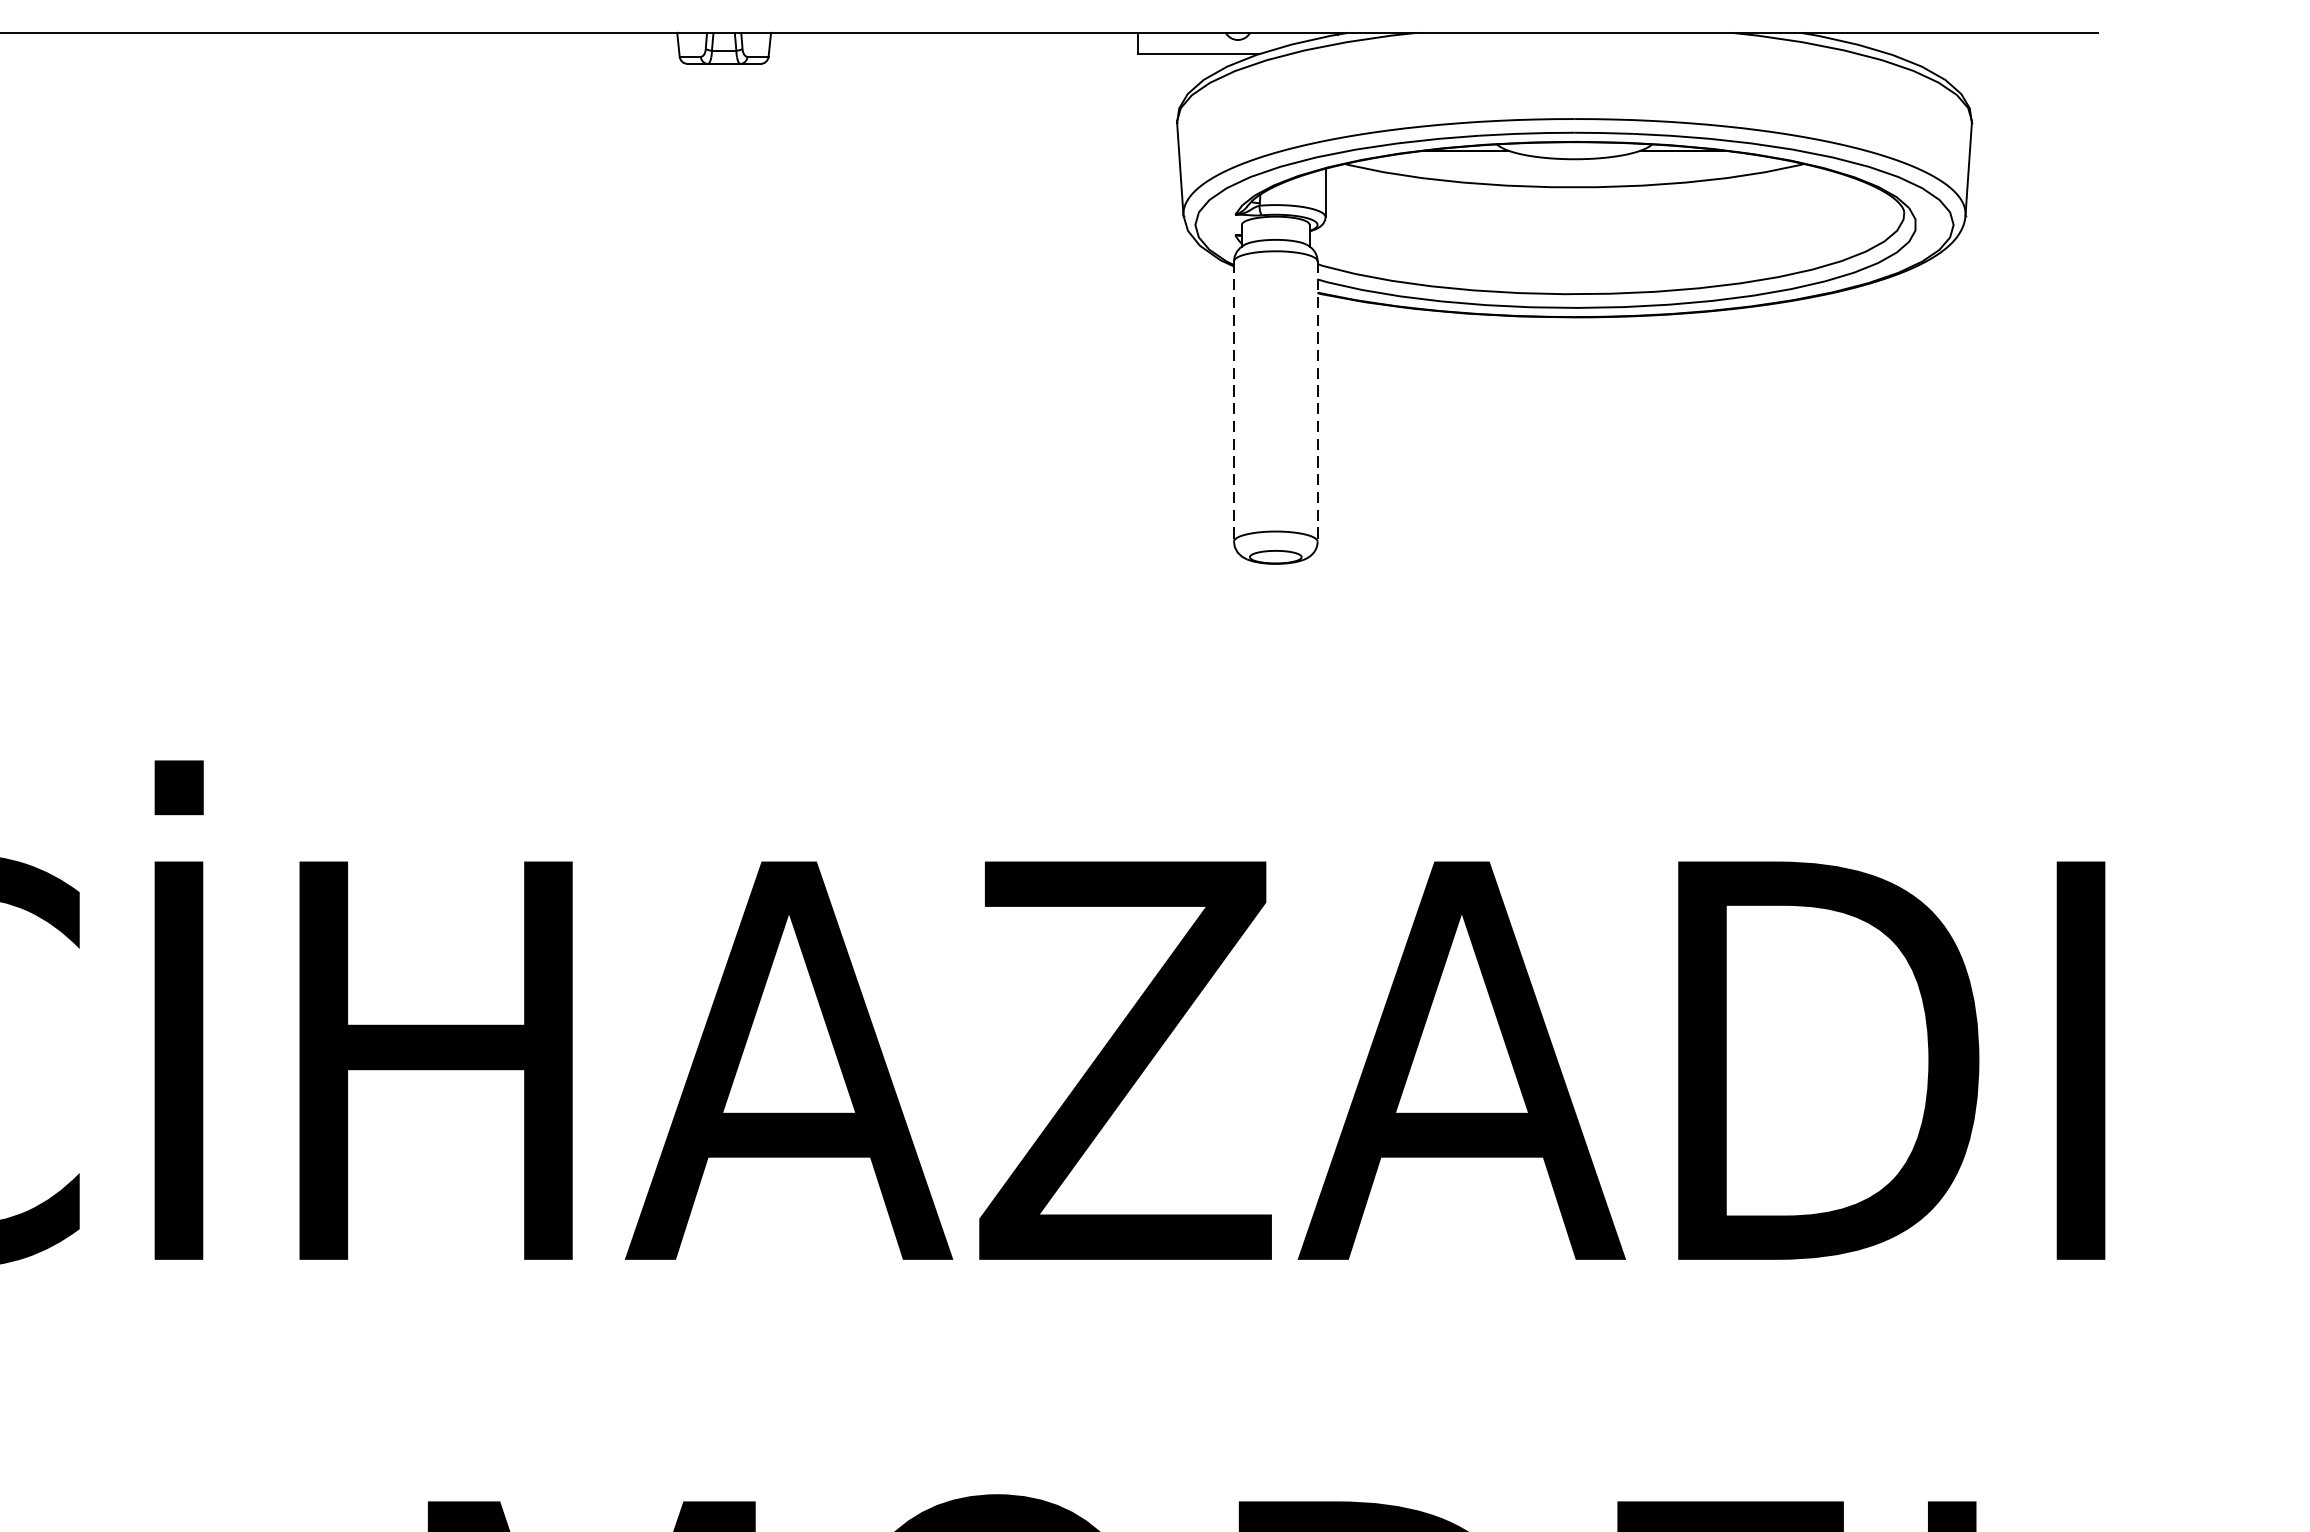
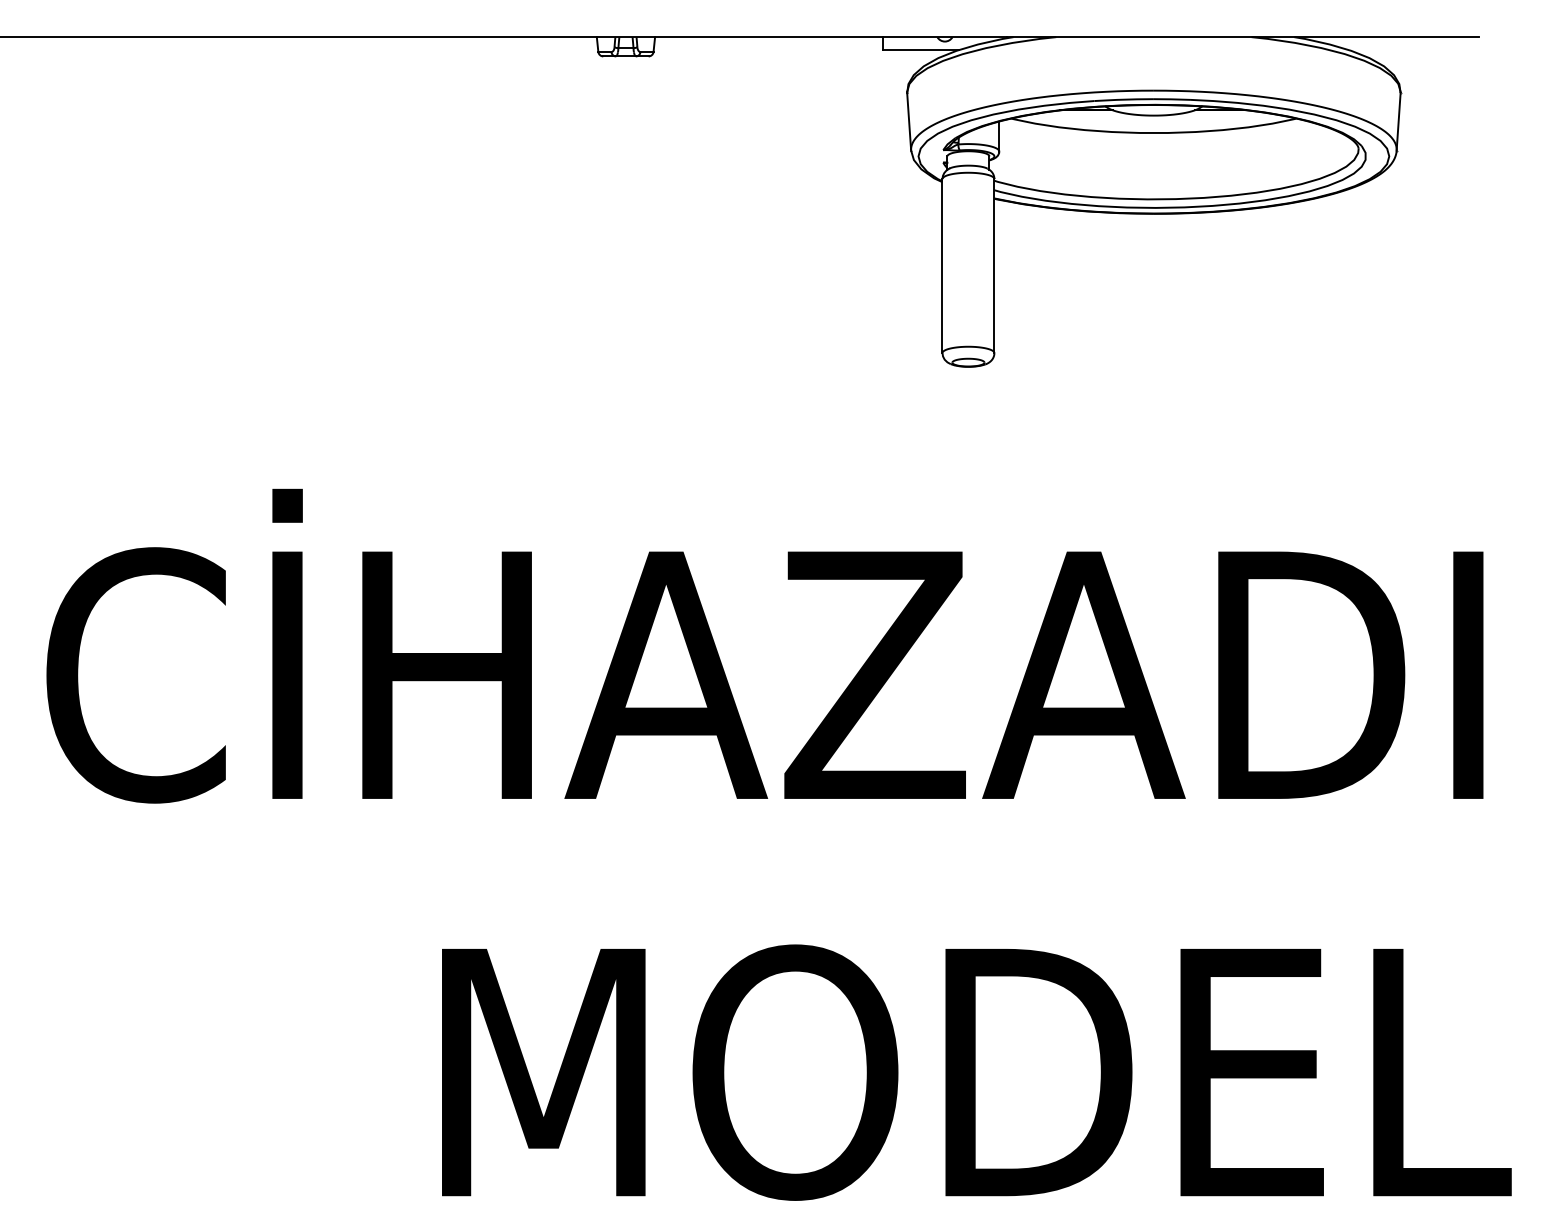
line: (1234, 402) -> (942, 266), dashed -> solid
line: (1317, 402) -> (994, 266), dashed -> solid

